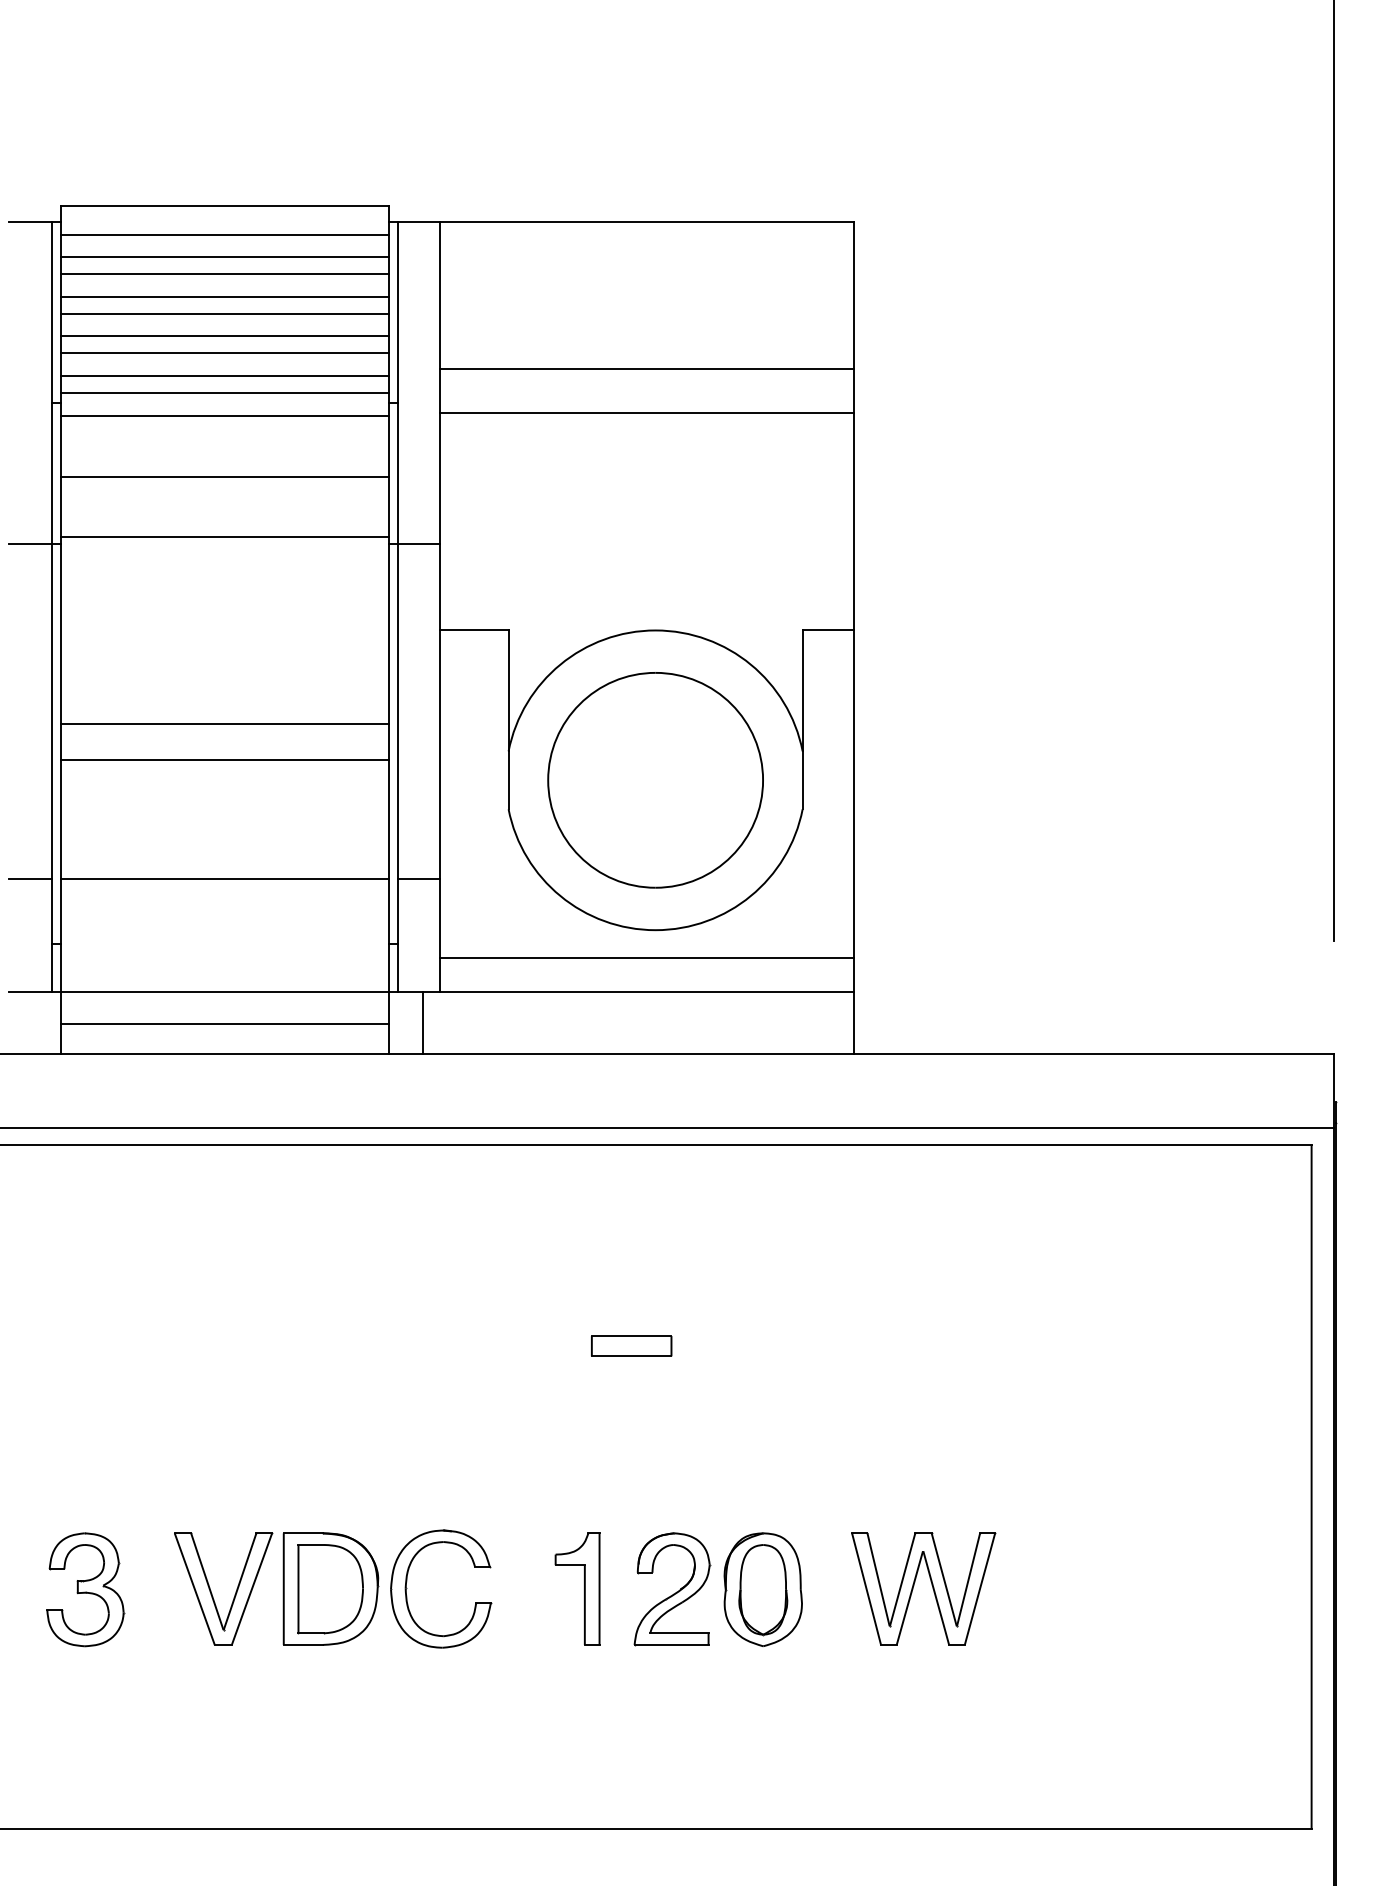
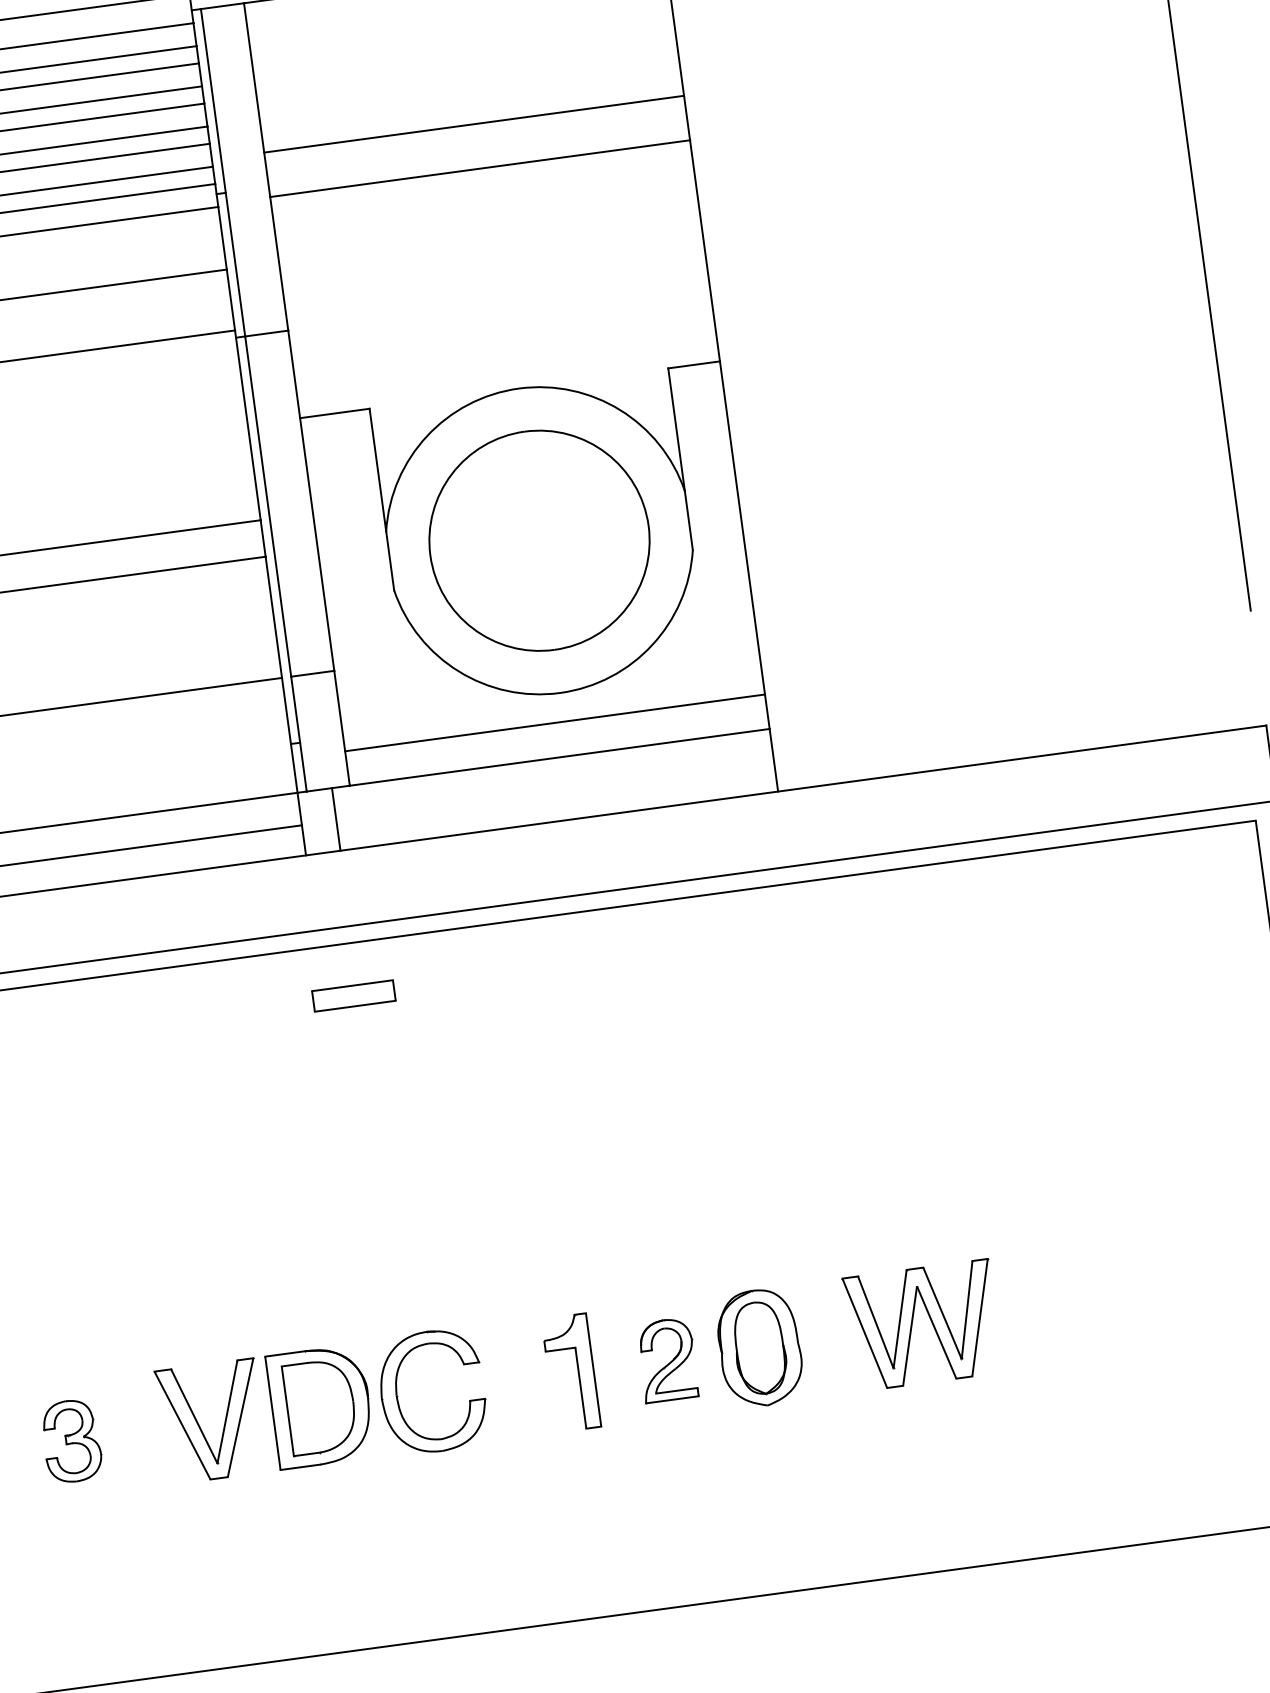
part: (631, 1345) -> (353, 995), moved
part: (85, 1589) -> (71, 1440), size x0.7
part: (672, 1589) -> (667, 1360), size x0.7

